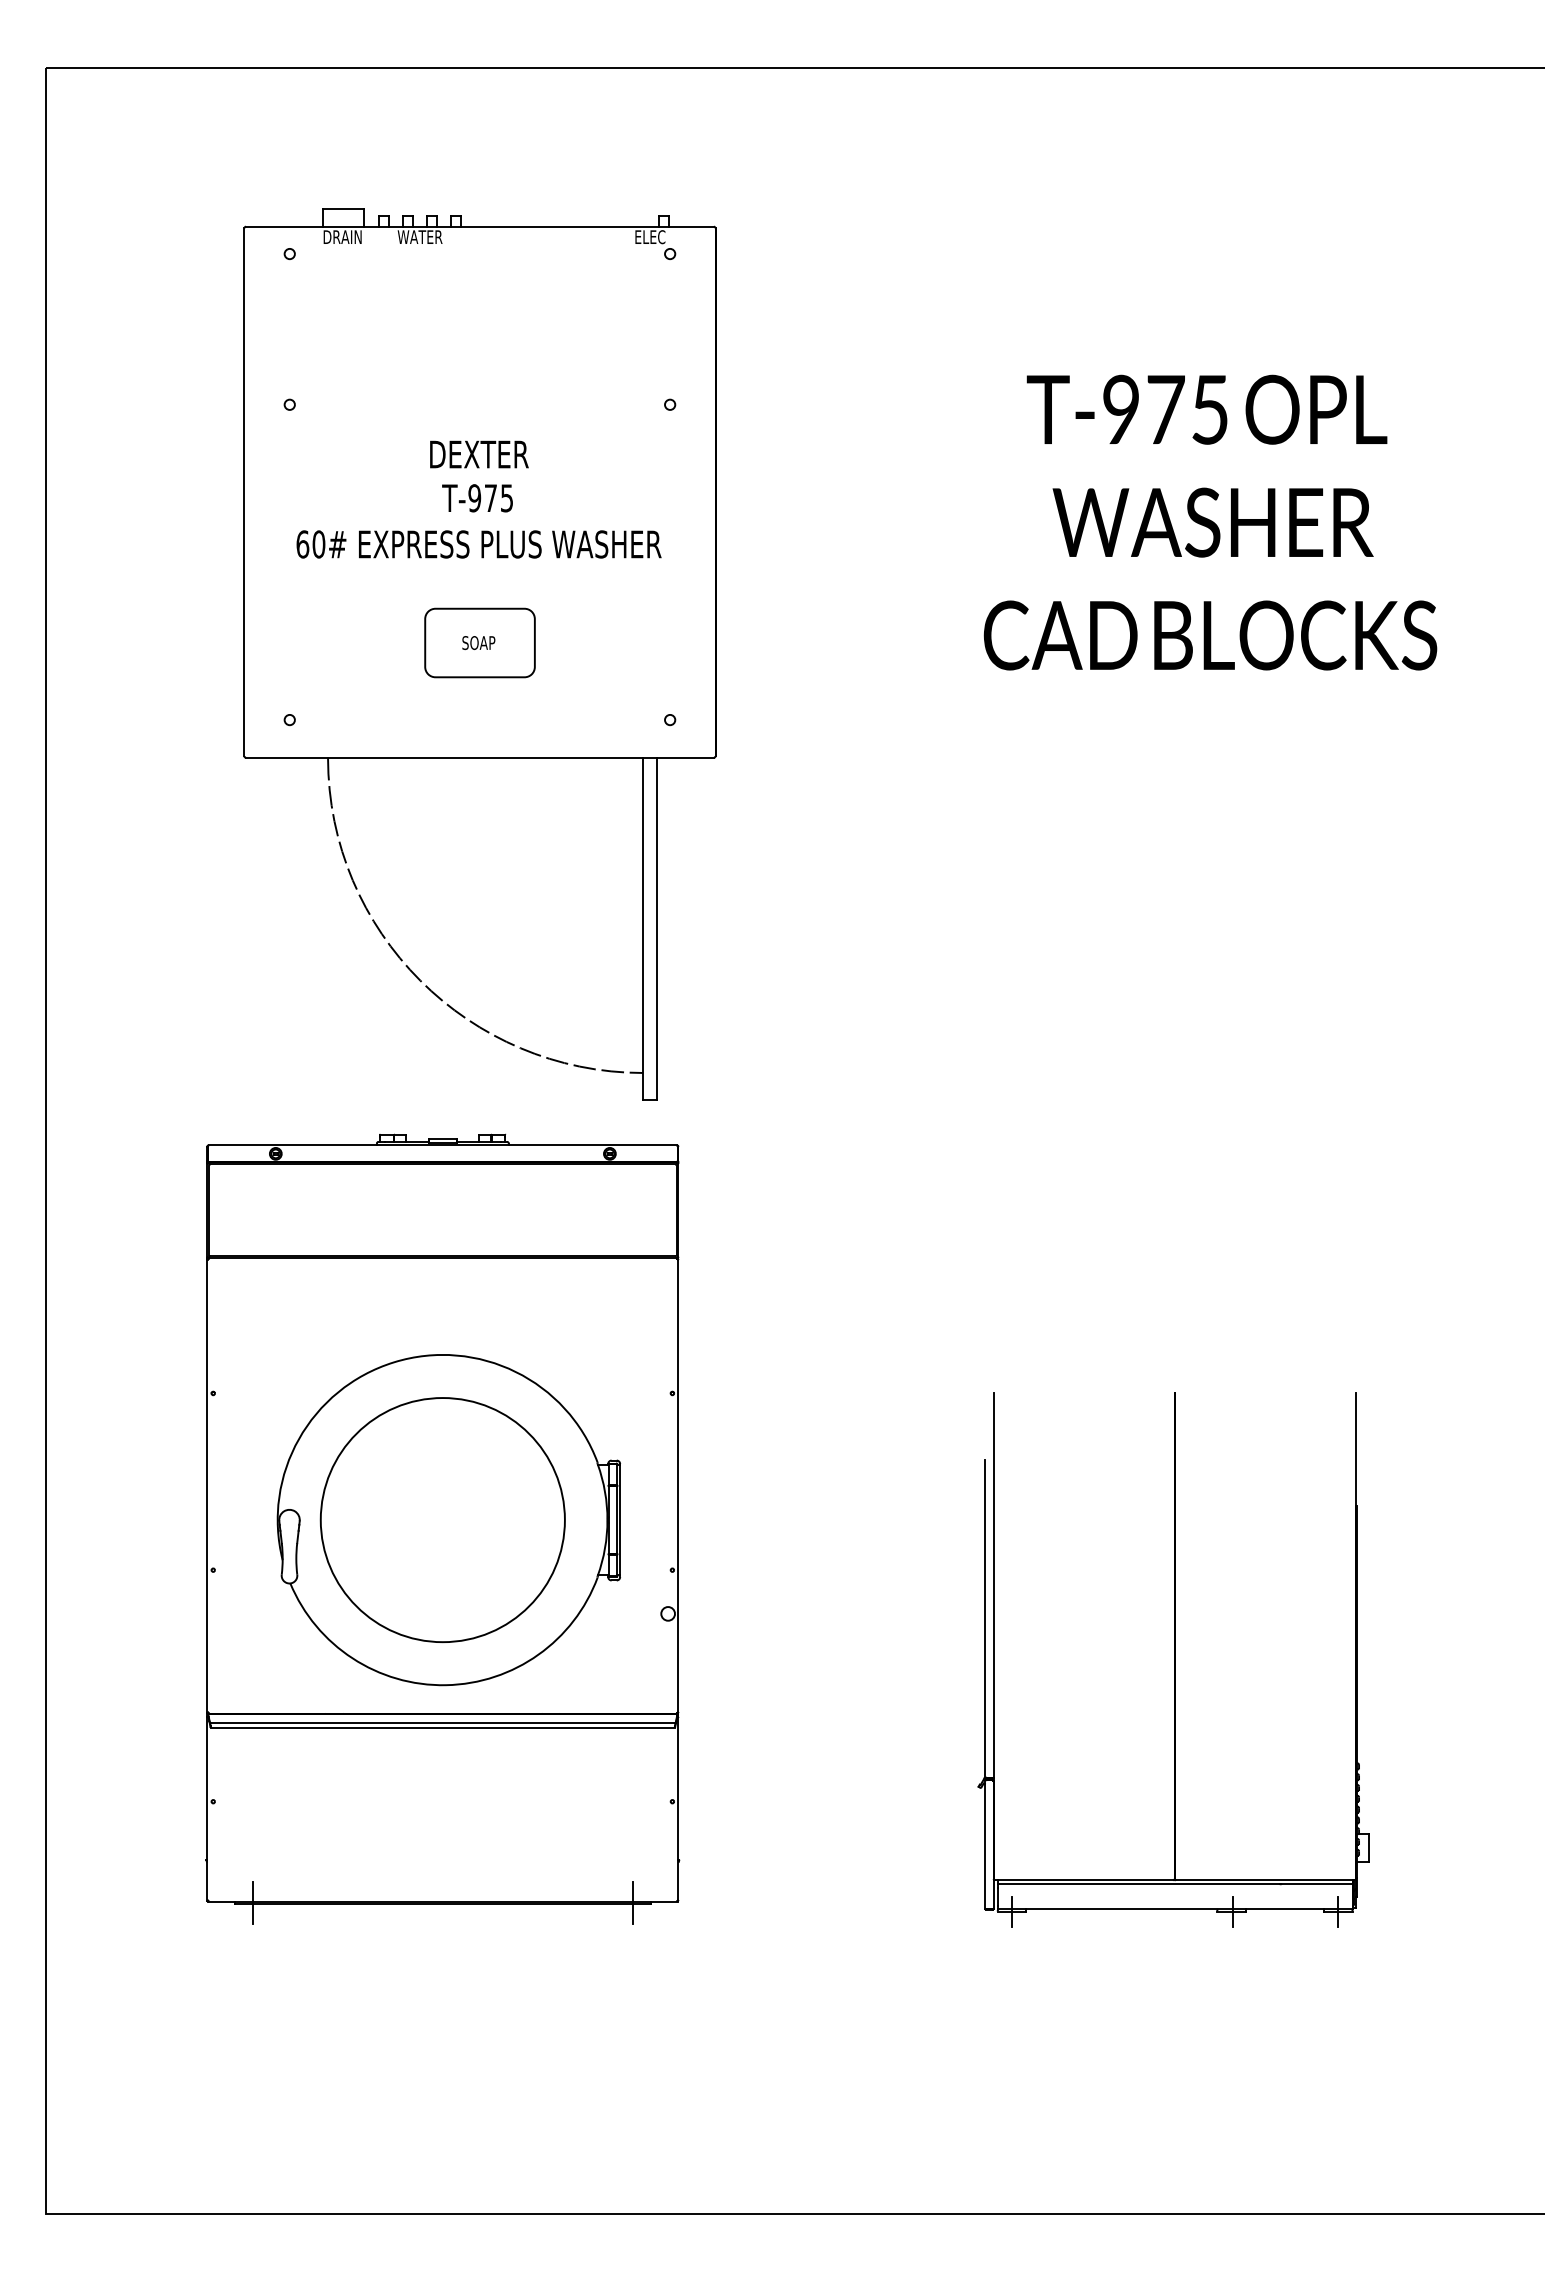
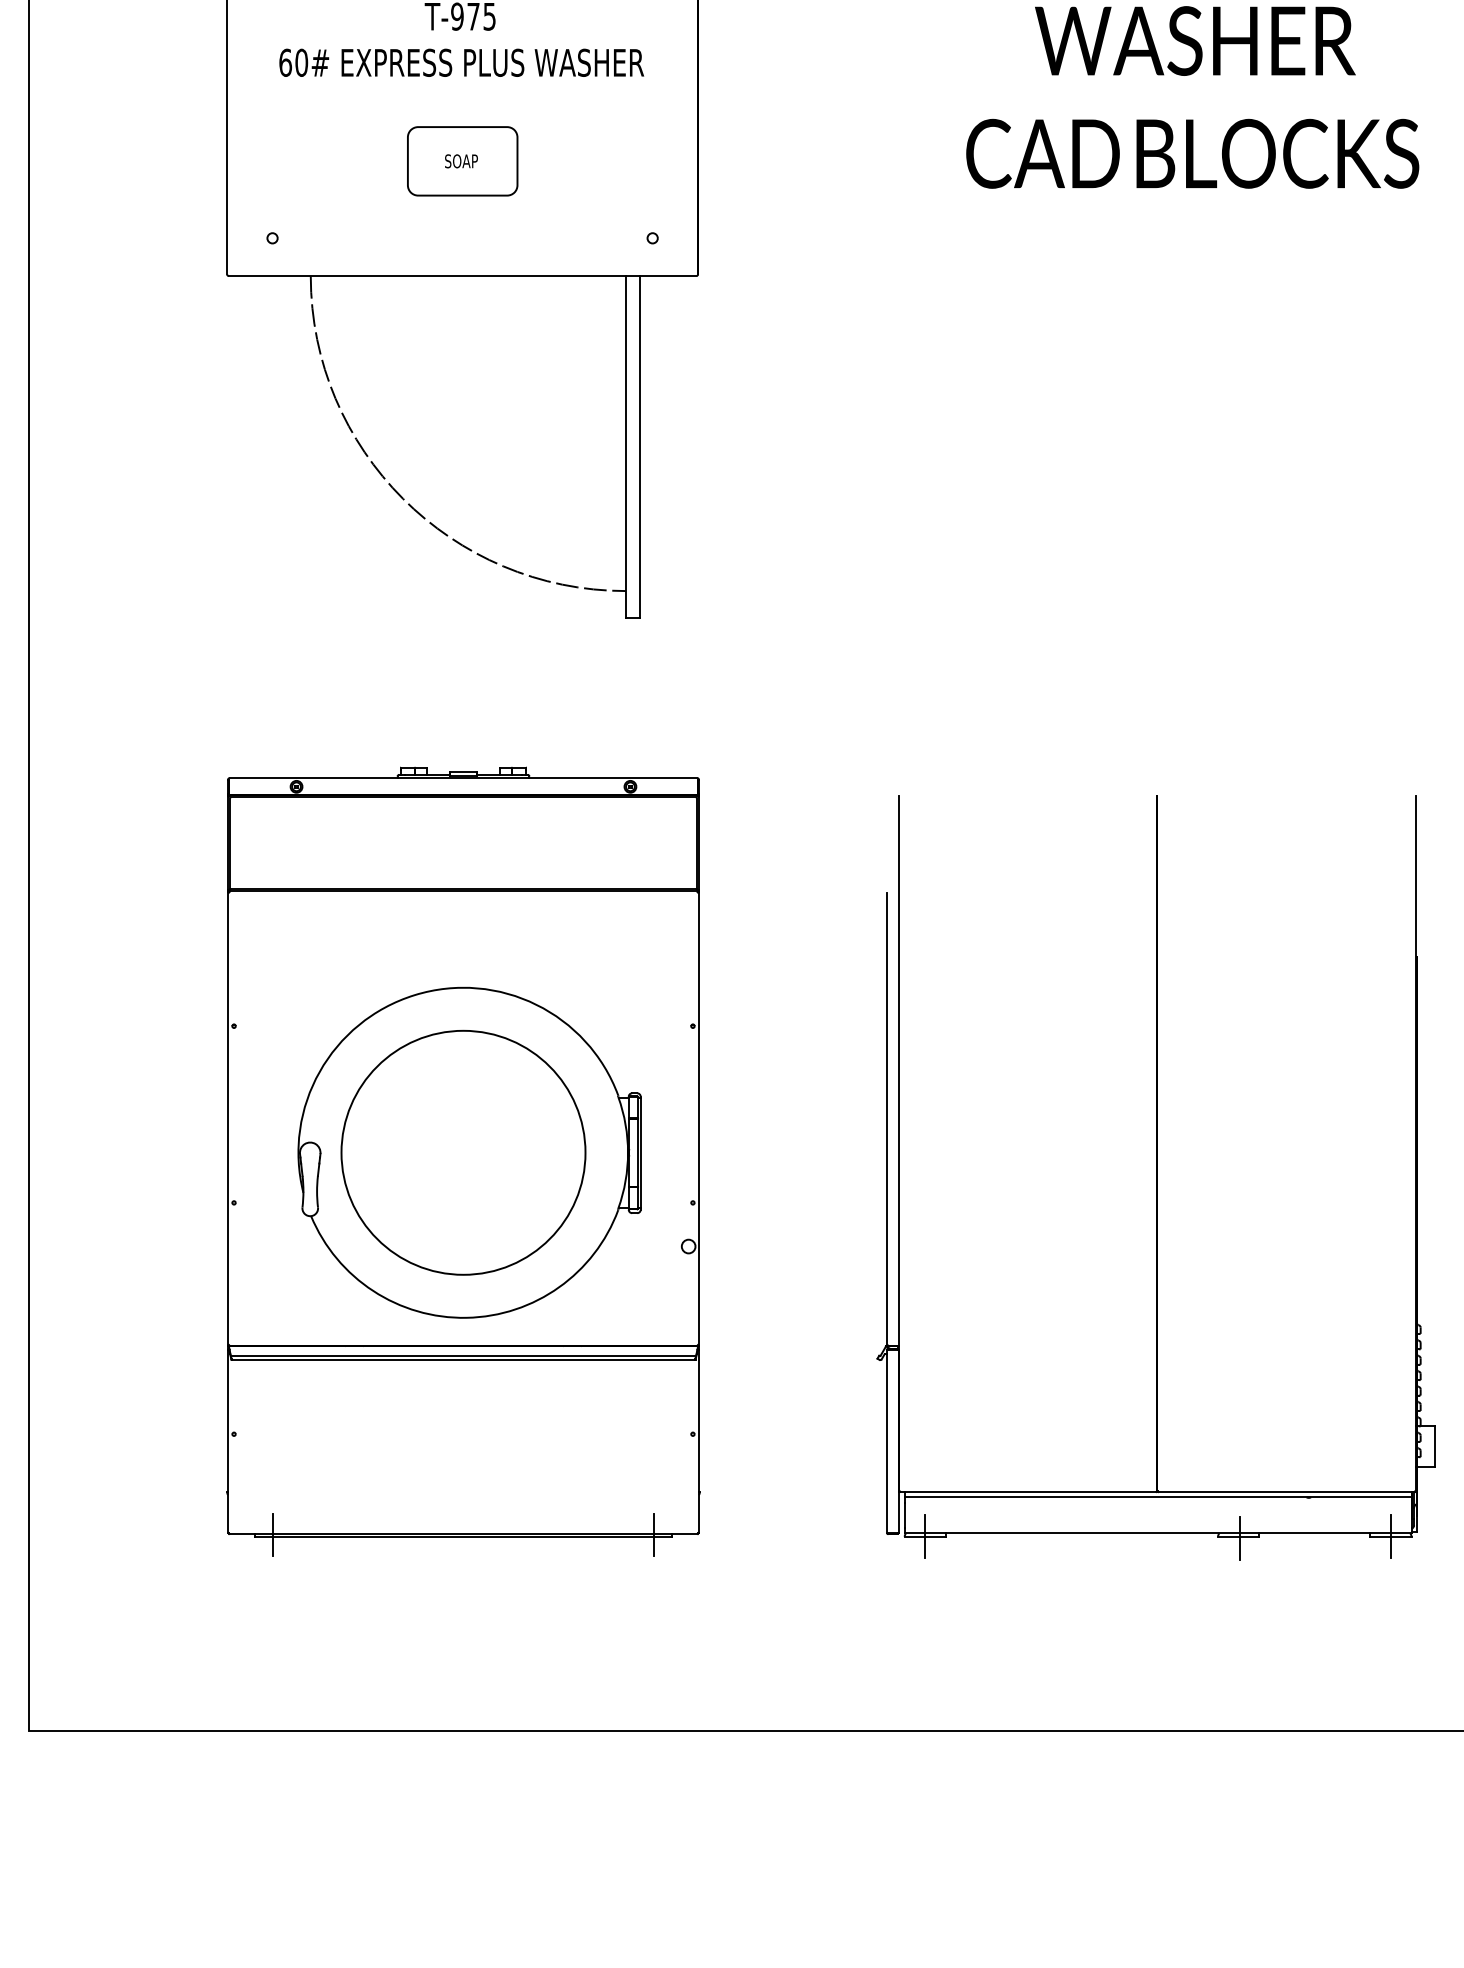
part: (442, 1528) -> (463, 1161), moved
part: (1173, 1659) -> (1155, 1177), size x1.43

